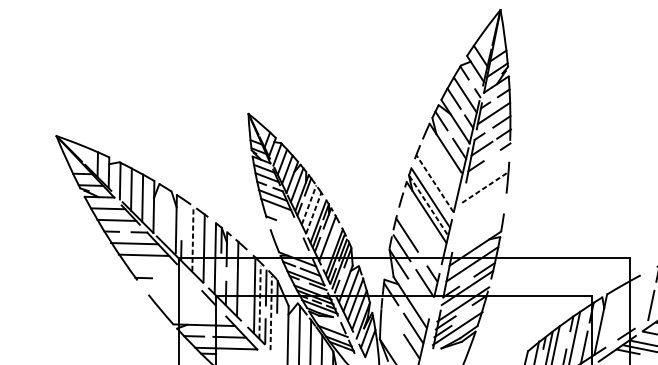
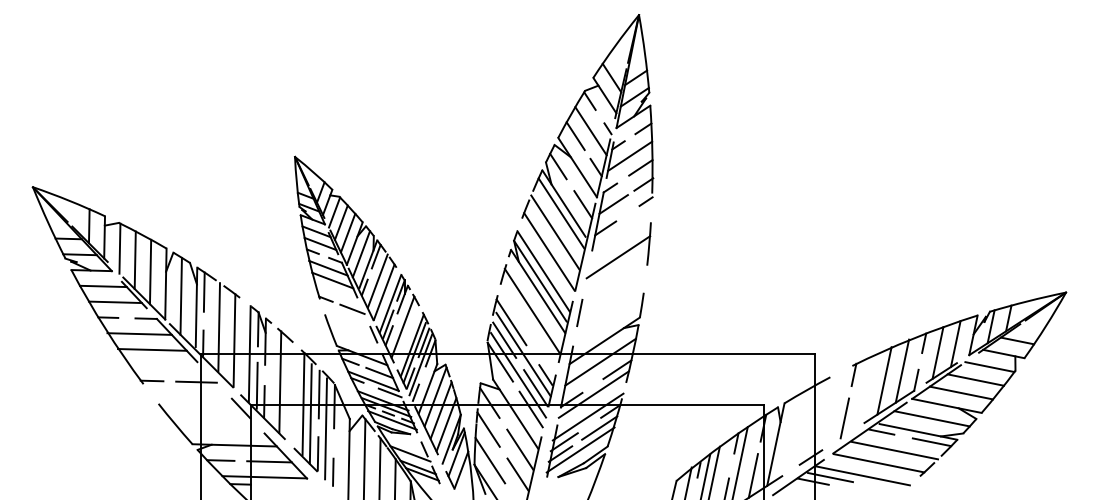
line: (443, 155) -> (561, 213), added
line: (439, 169) -> (555, 232), added
line: (434, 183) -> (549, 251), dashed -> solid
line: (485, 186) -> (618, 256), dashed -> solid
line: (309, 204) -> (378, 280), dashed -> solid
line: (428, 204) -> (540, 280), dashed -> solid
line: (181, 212) -> (203, 291), added
line: (314, 213) -> (384, 292), dashed -> solid
line: (164, 215) -> (180, 295), added
line: (290, 225) -> (352, 309), added
line: (422, 227) -> (532, 311), added
line: (456, 227) -> (579, 312), added
line: (193, 238) -> (219, 326), dashed -> solid
line: (415, 258) -> (523, 354), added
line: (412, 274) -> (518, 375), added
line: (176, 278) -> (196, 381), added
line: (220, 281) -> (256, 385), added
line: (421, 298) -> (530, 409), added
line: (259, 302) -> (310, 414), dashed -> solid
line: (271, 312) -> (326, 428), dashed -> solid
line: (471, 312) -> (599, 427), added
line: (390, 313) -> (488, 429), added
line: (391, 336) -> (490, 460), added
line: (276, 344) -> (333, 471), added

